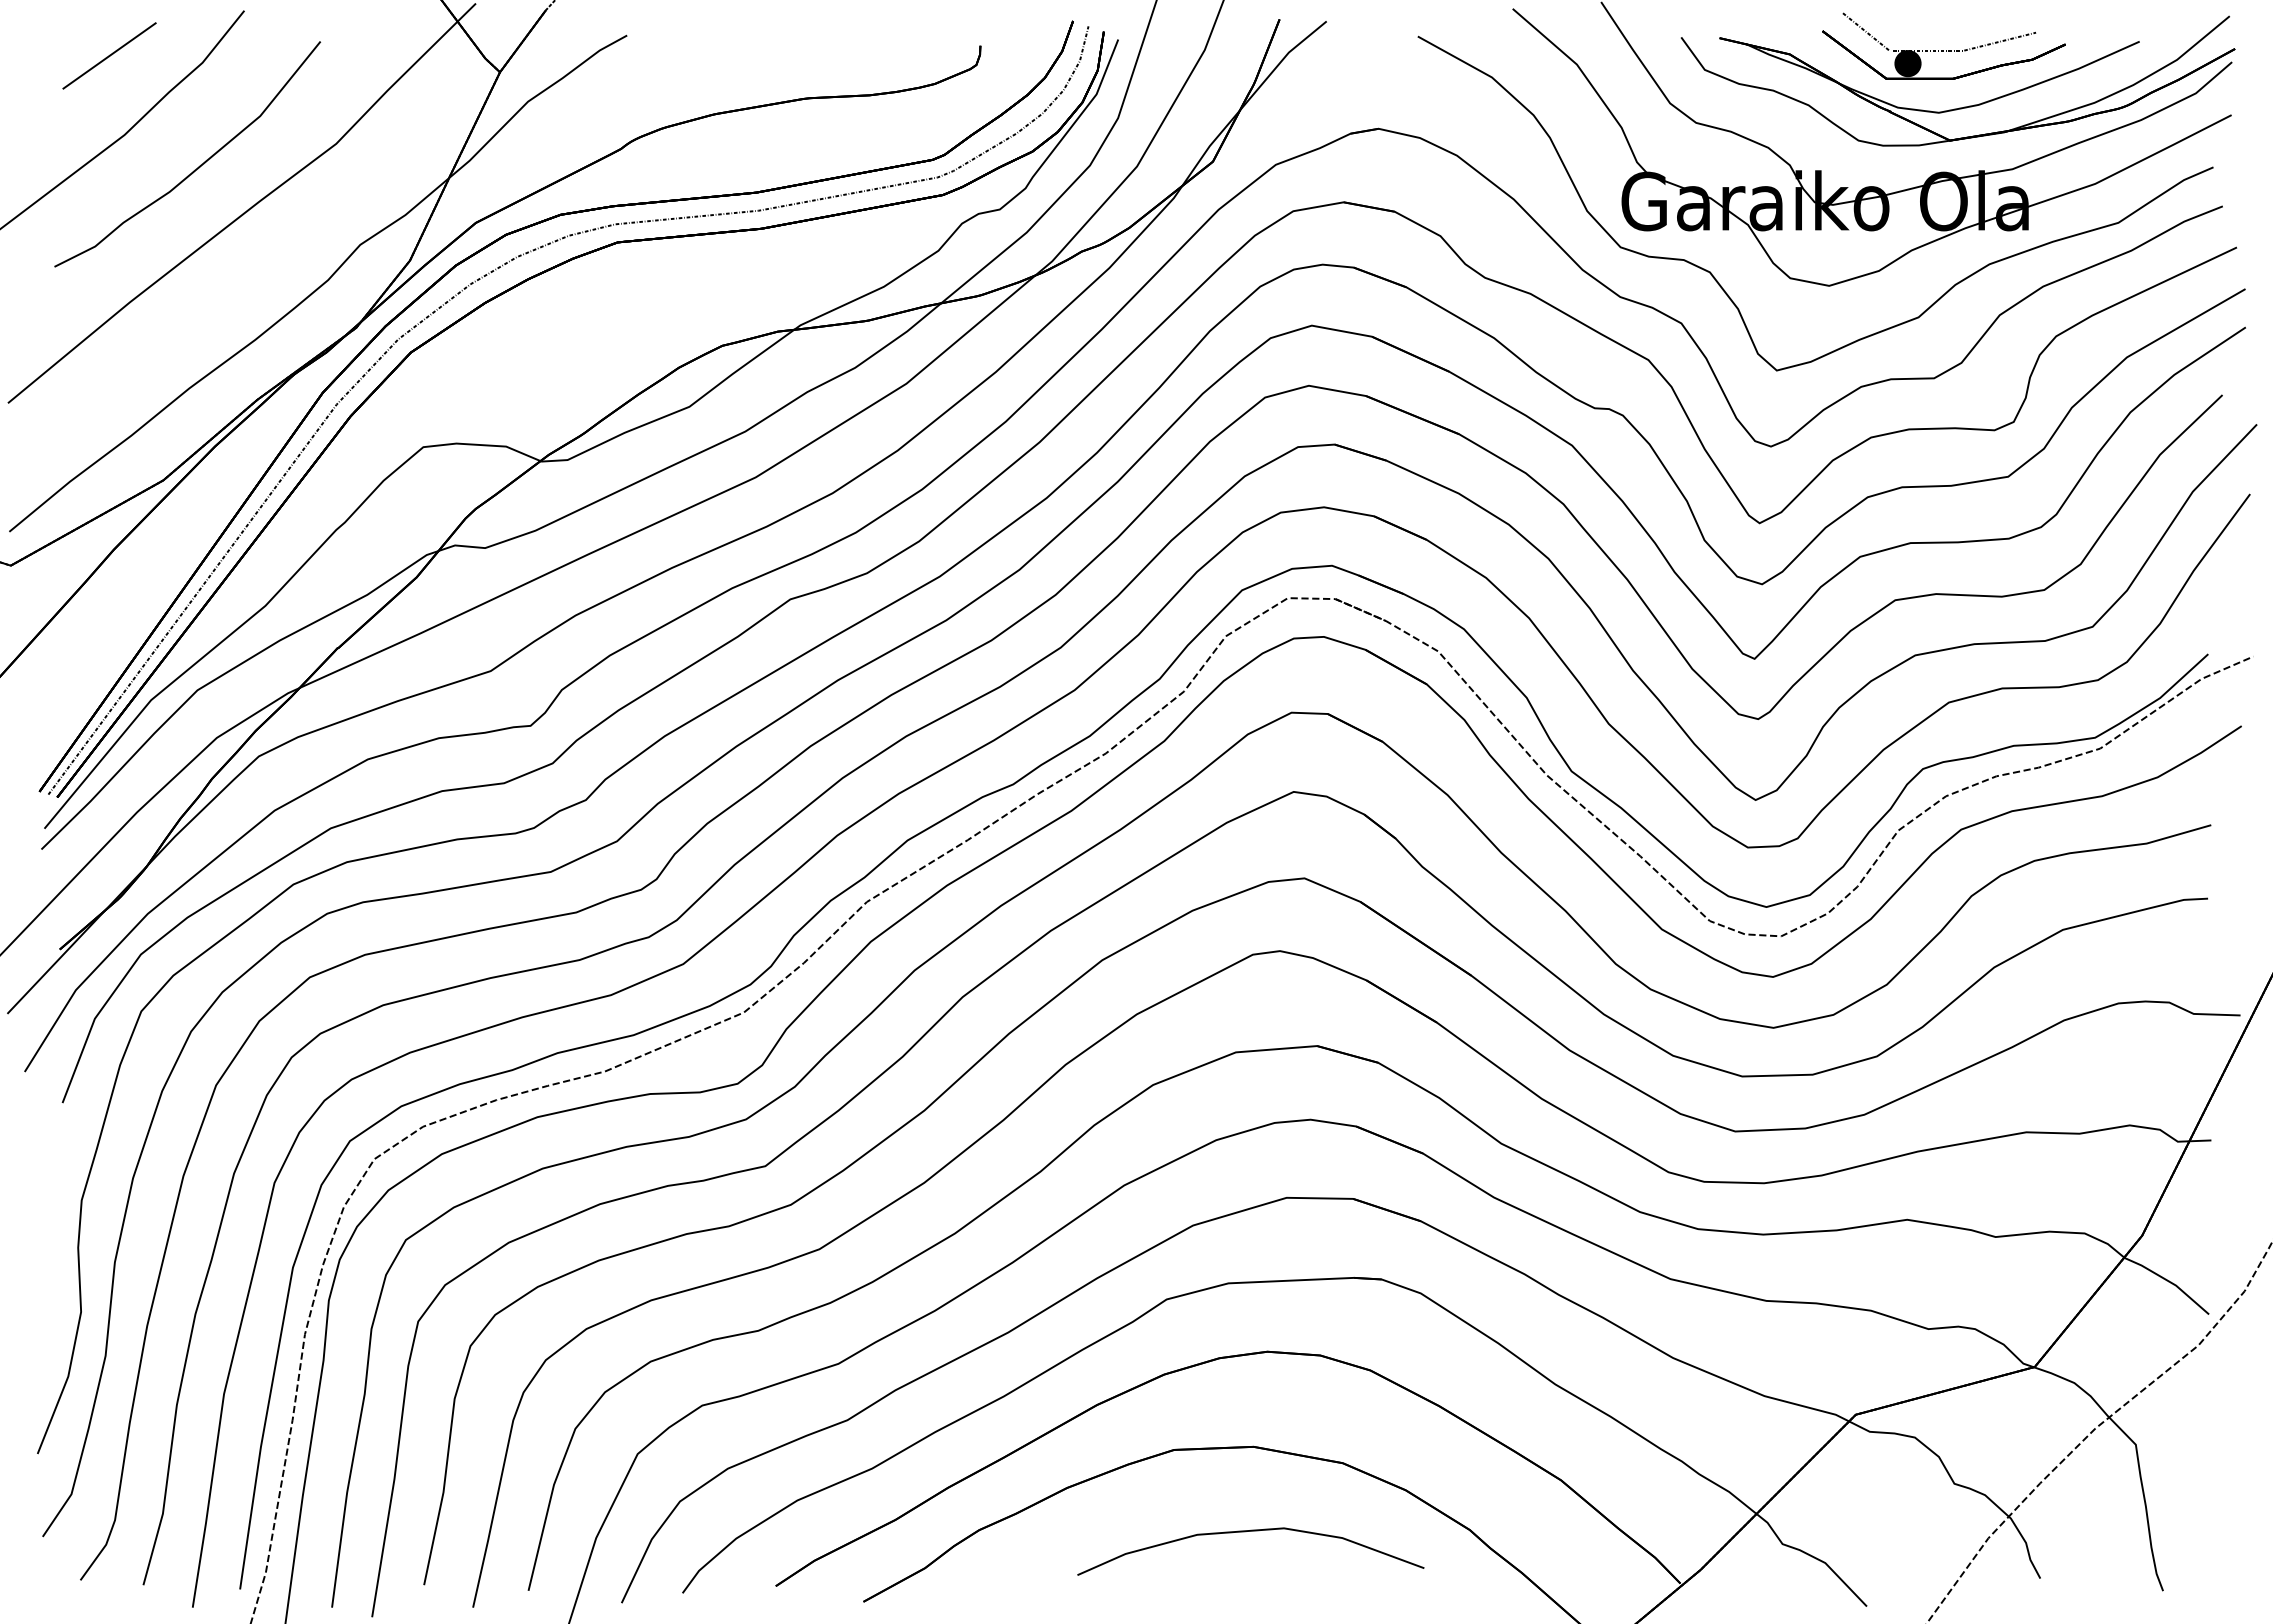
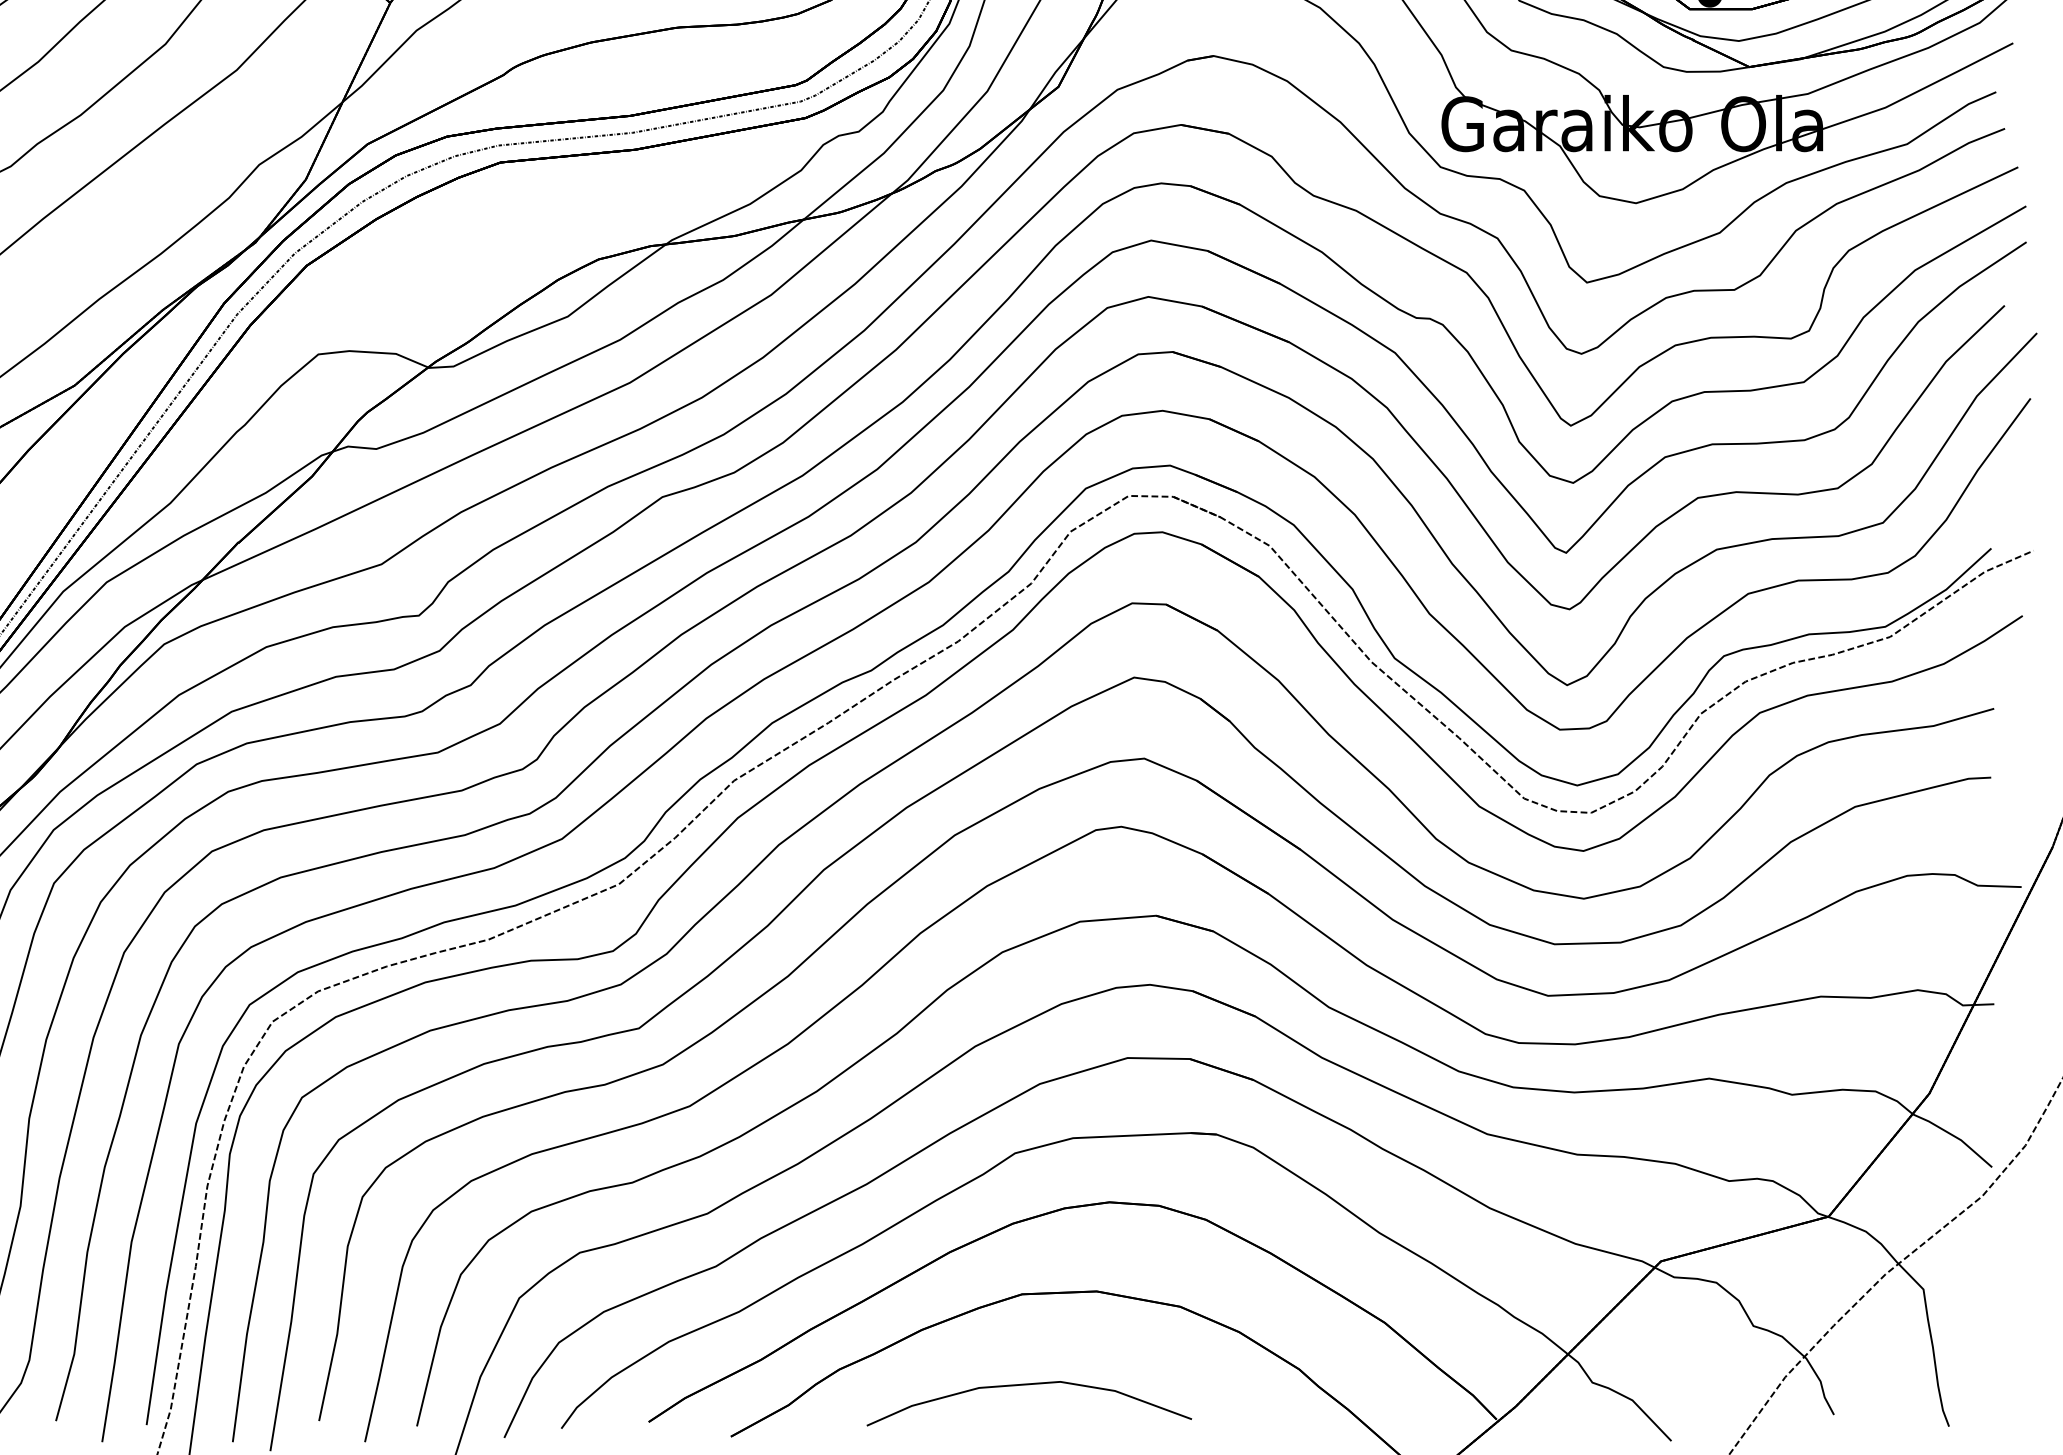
curve: (1245, 1532) -> (1024, 1385), moved

